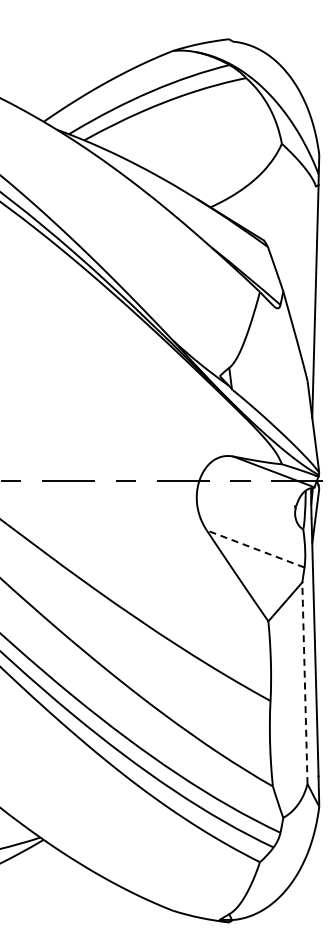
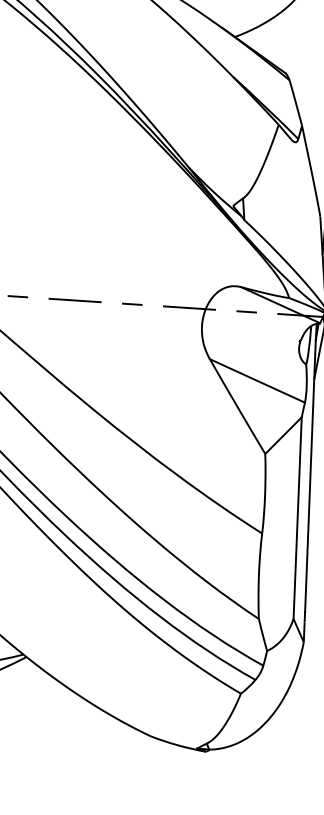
line: (255, 548) -> (257, 380), dashed -> solid
line: (304, 683) -> (297, 518), dashed -> solid

